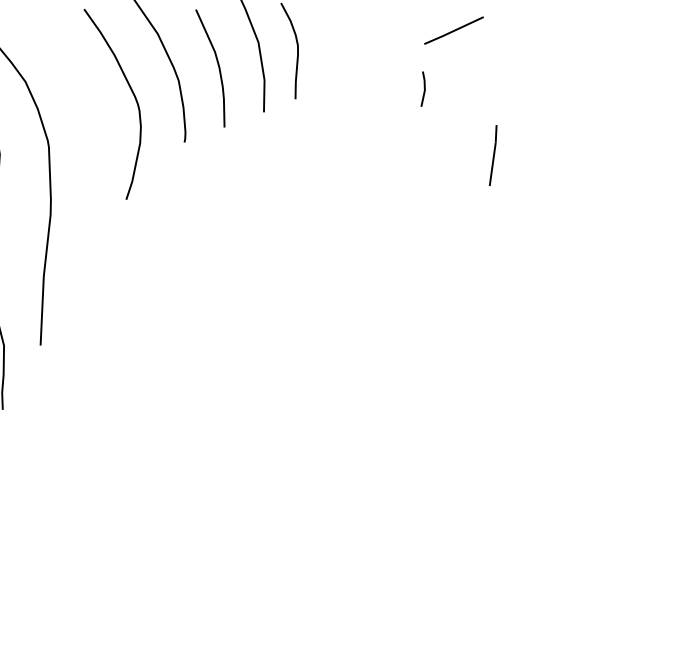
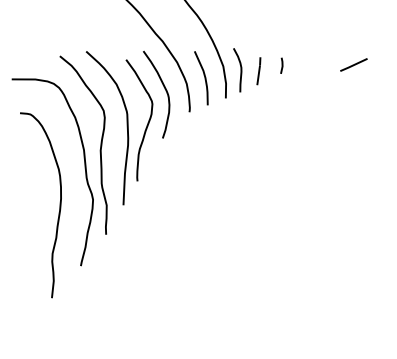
line: (453, 29) -> (353, 64), moved
line: (422, 88) -> (281, 65), moved
line: (492, 156) -> (258, 71), moved
curve: (92, 164) -> (147, 122), added

